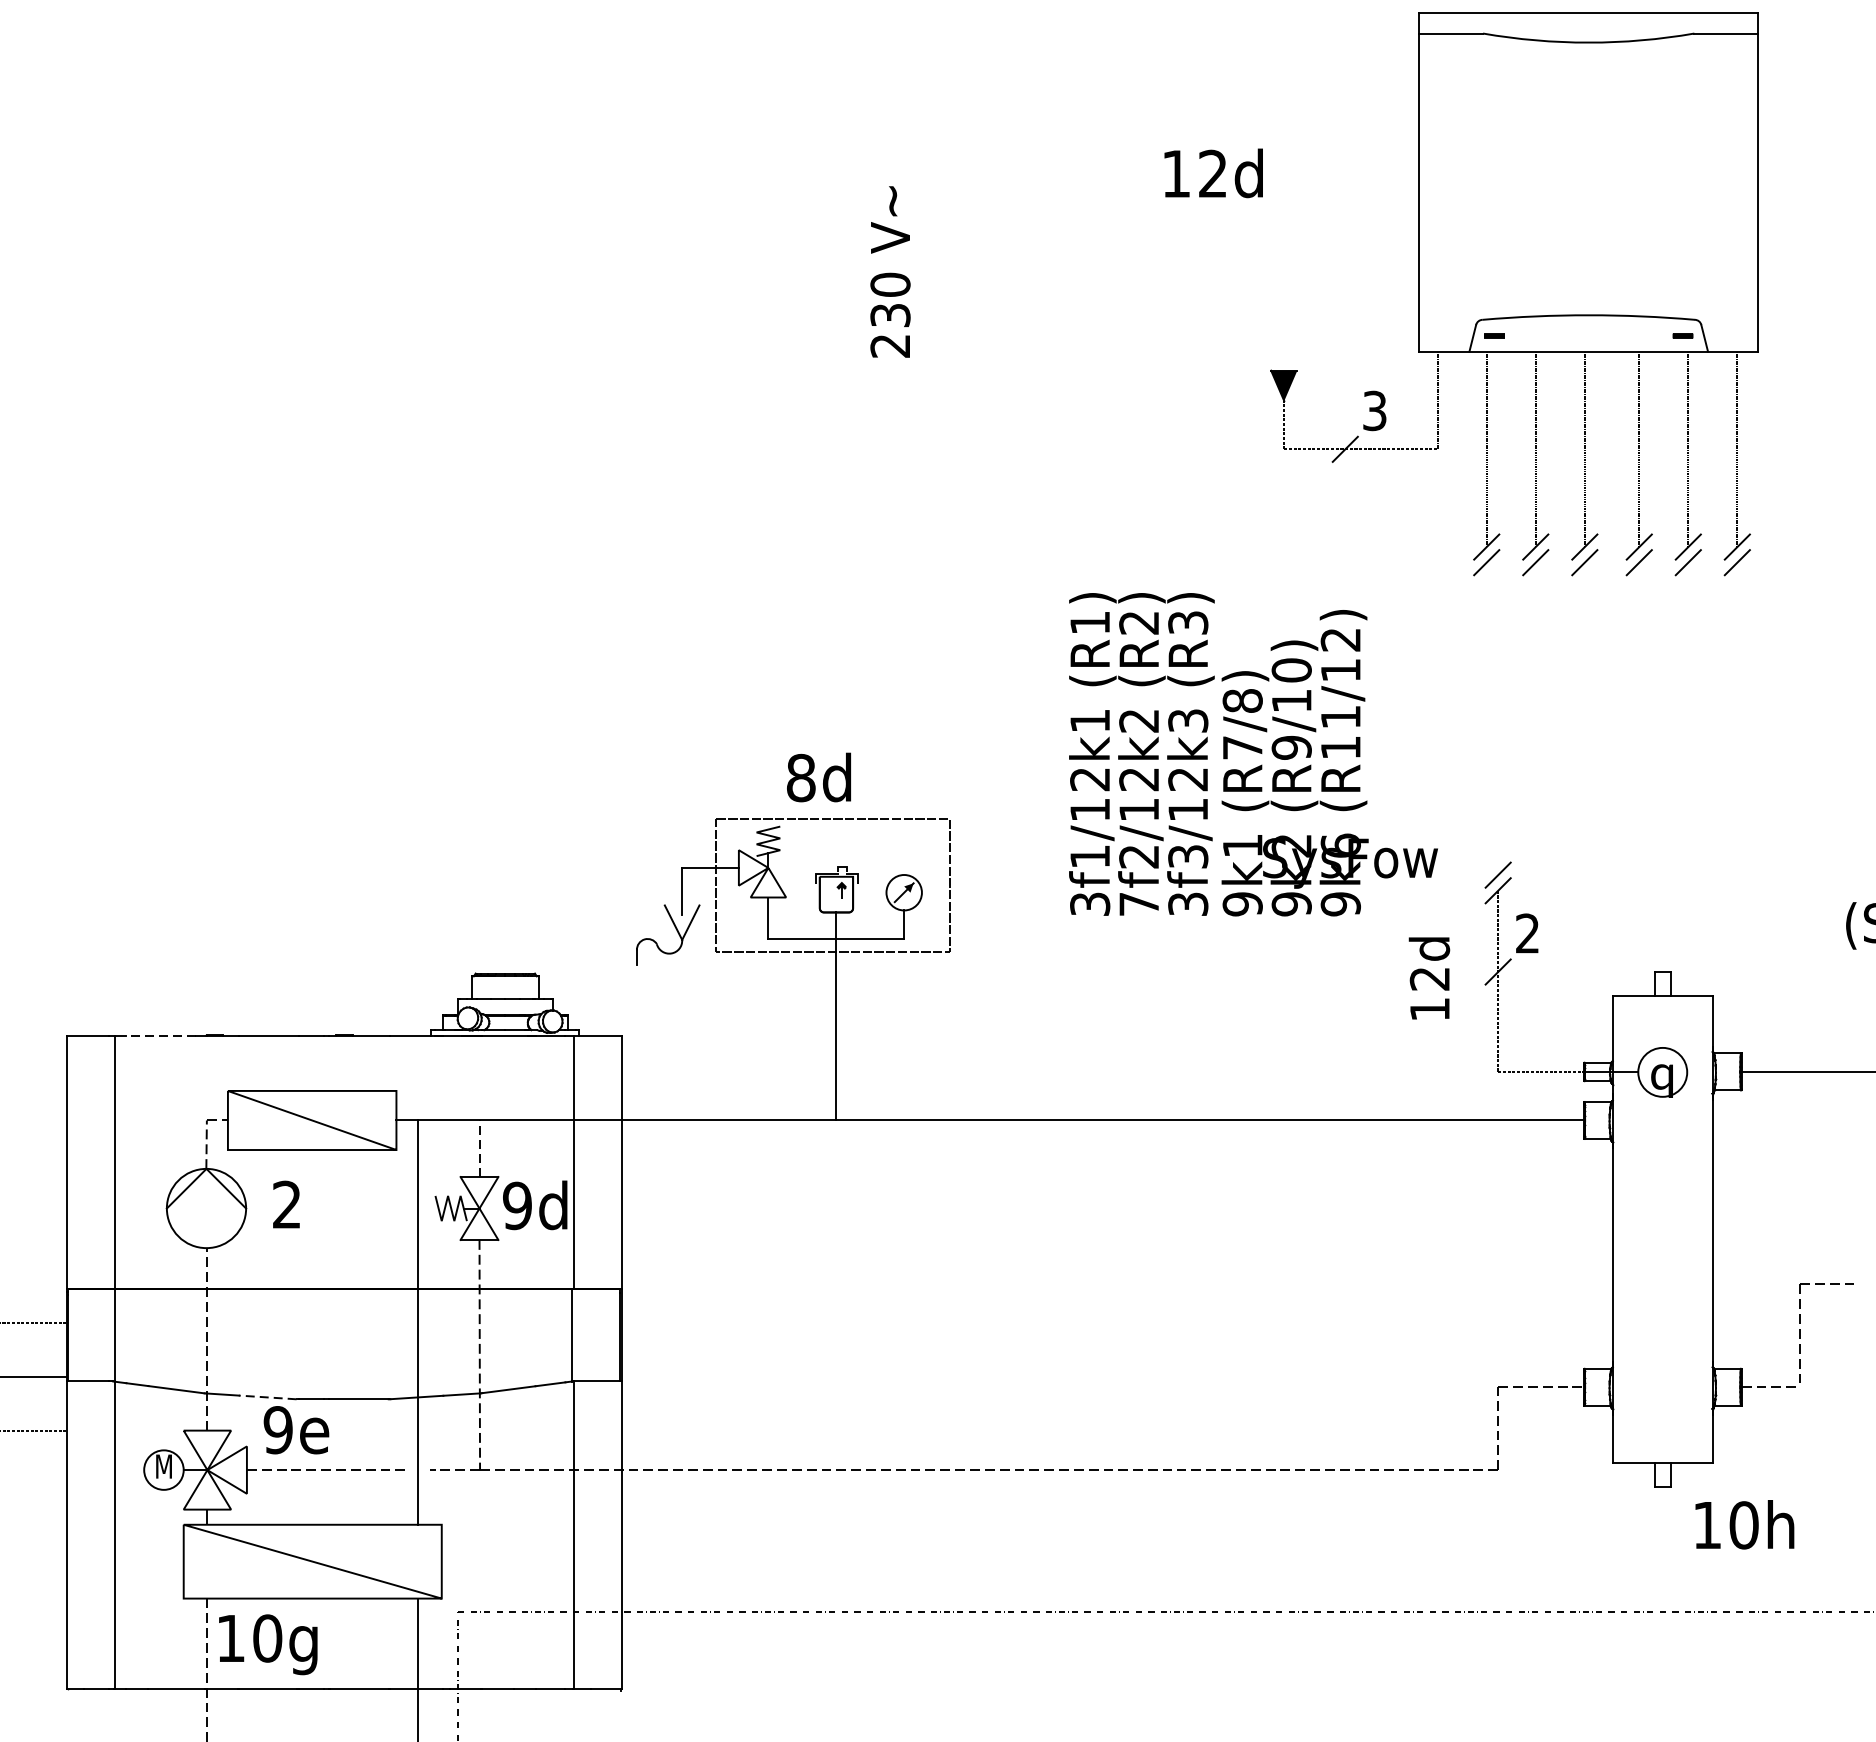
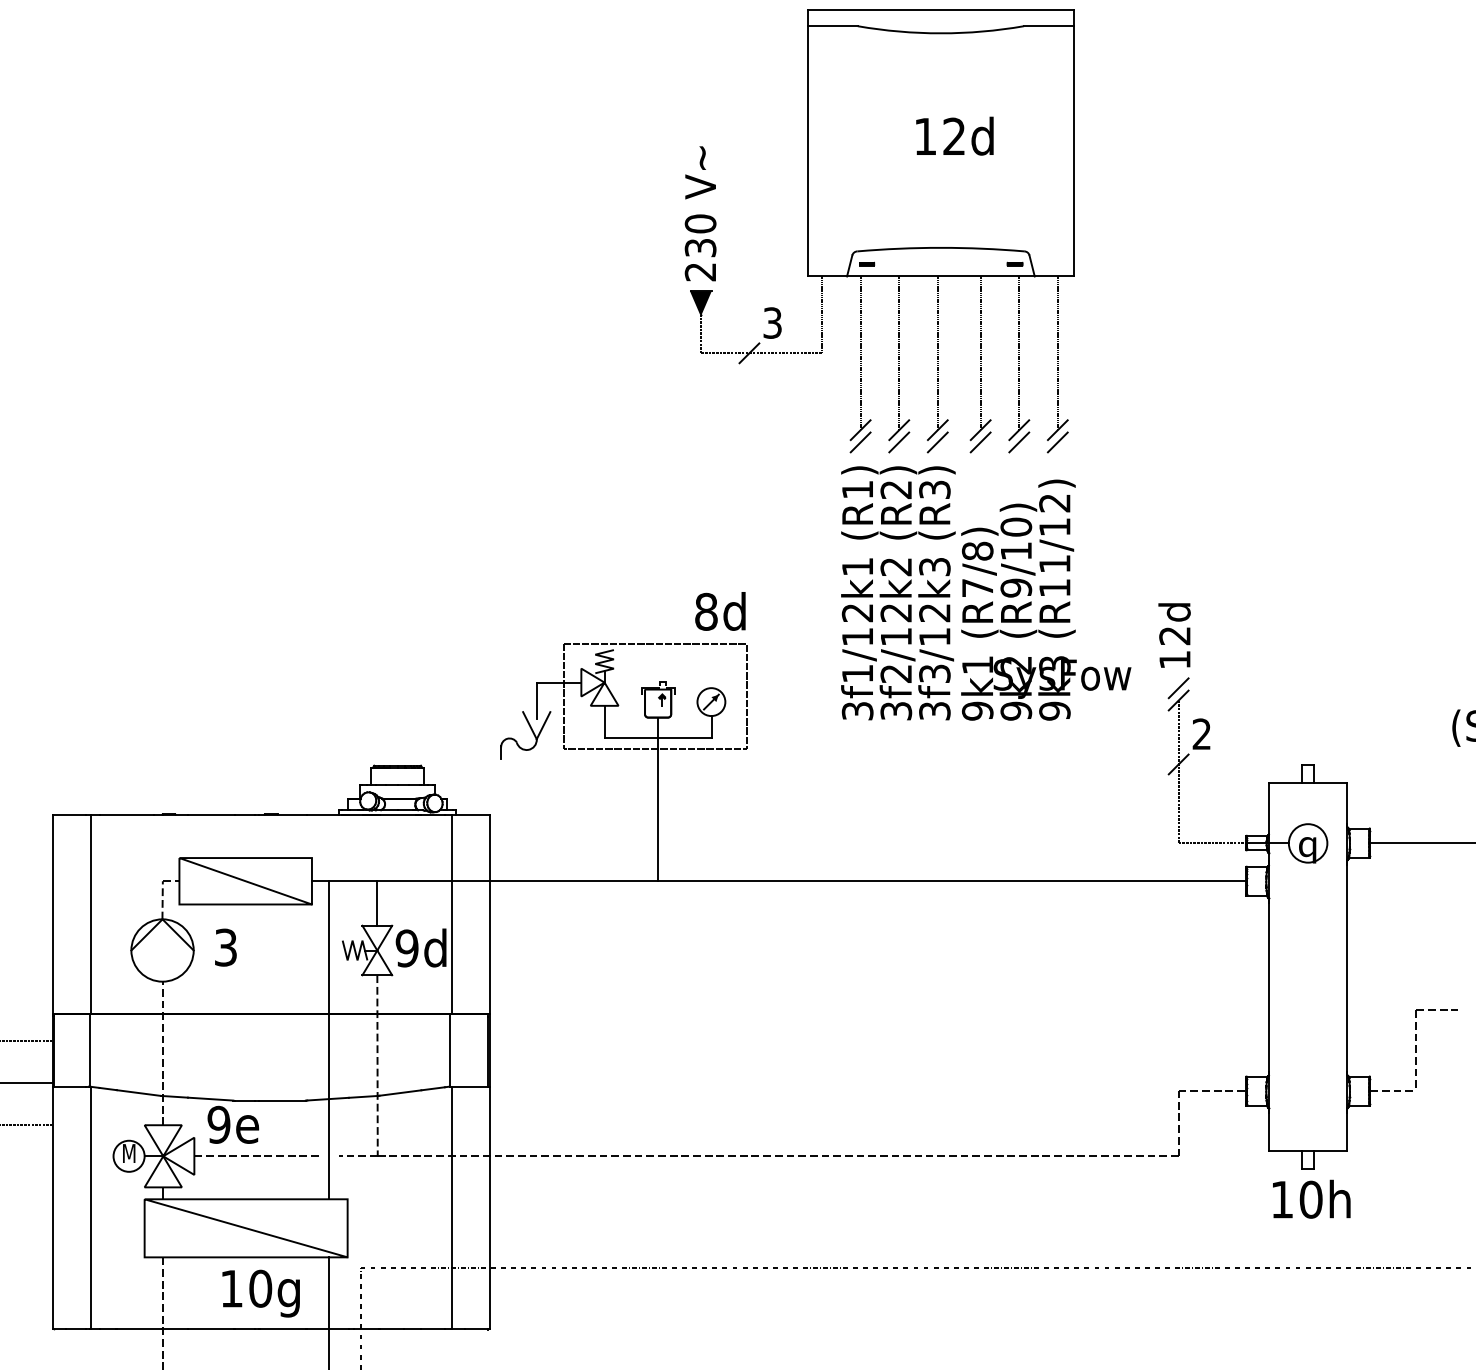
part: (1514, 294) -> (882, 231), moved
text: (819, 777) -> (720, 611), moved
text: (1340, 844) -> (1054, 664), 9k6 -> 9k3
text: (1139, 904) -> (896, 711), 7f2/12k2 -> 3f2/12k2
text: (1429, 978) -> (1174, 635), moved
line: (160, 1035) -> (126, 814), dashed -> solid
line: (479, 1148) -> (377, 903), dashed -> solid
text: (286, 1204) -> (225, 947), 2 -> 3
line: (267, 1397) -> (210, 1099), dashed -> solid
text: (1744, 1523) -> (1311, 1198), moved
text: (267, 1644) -> (260, 1293), moved

